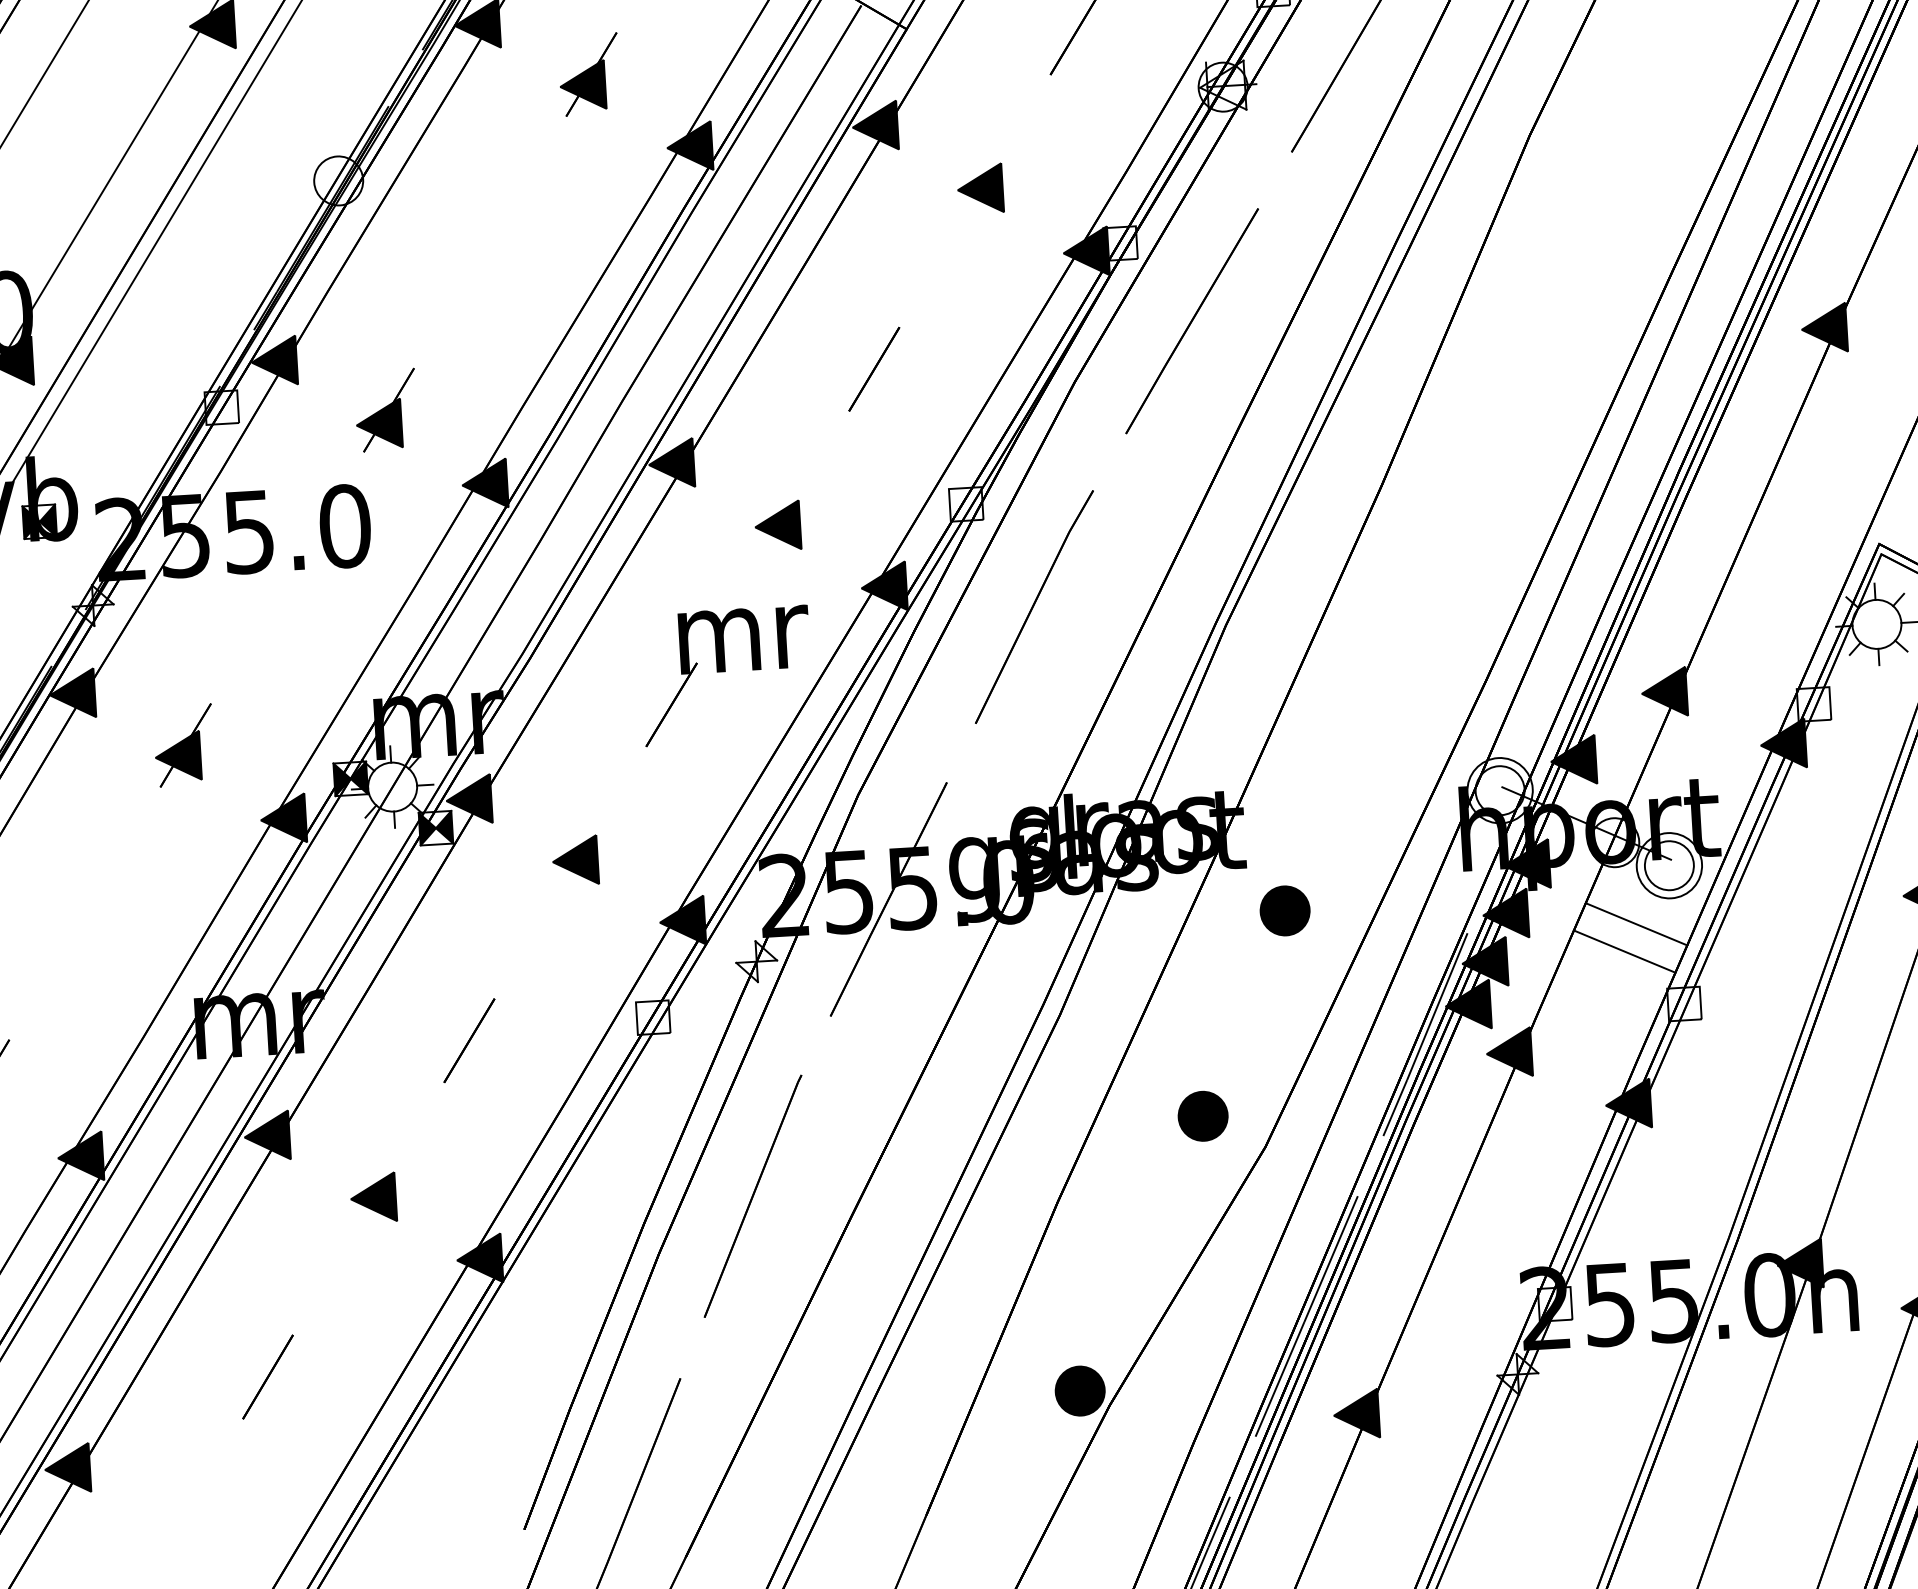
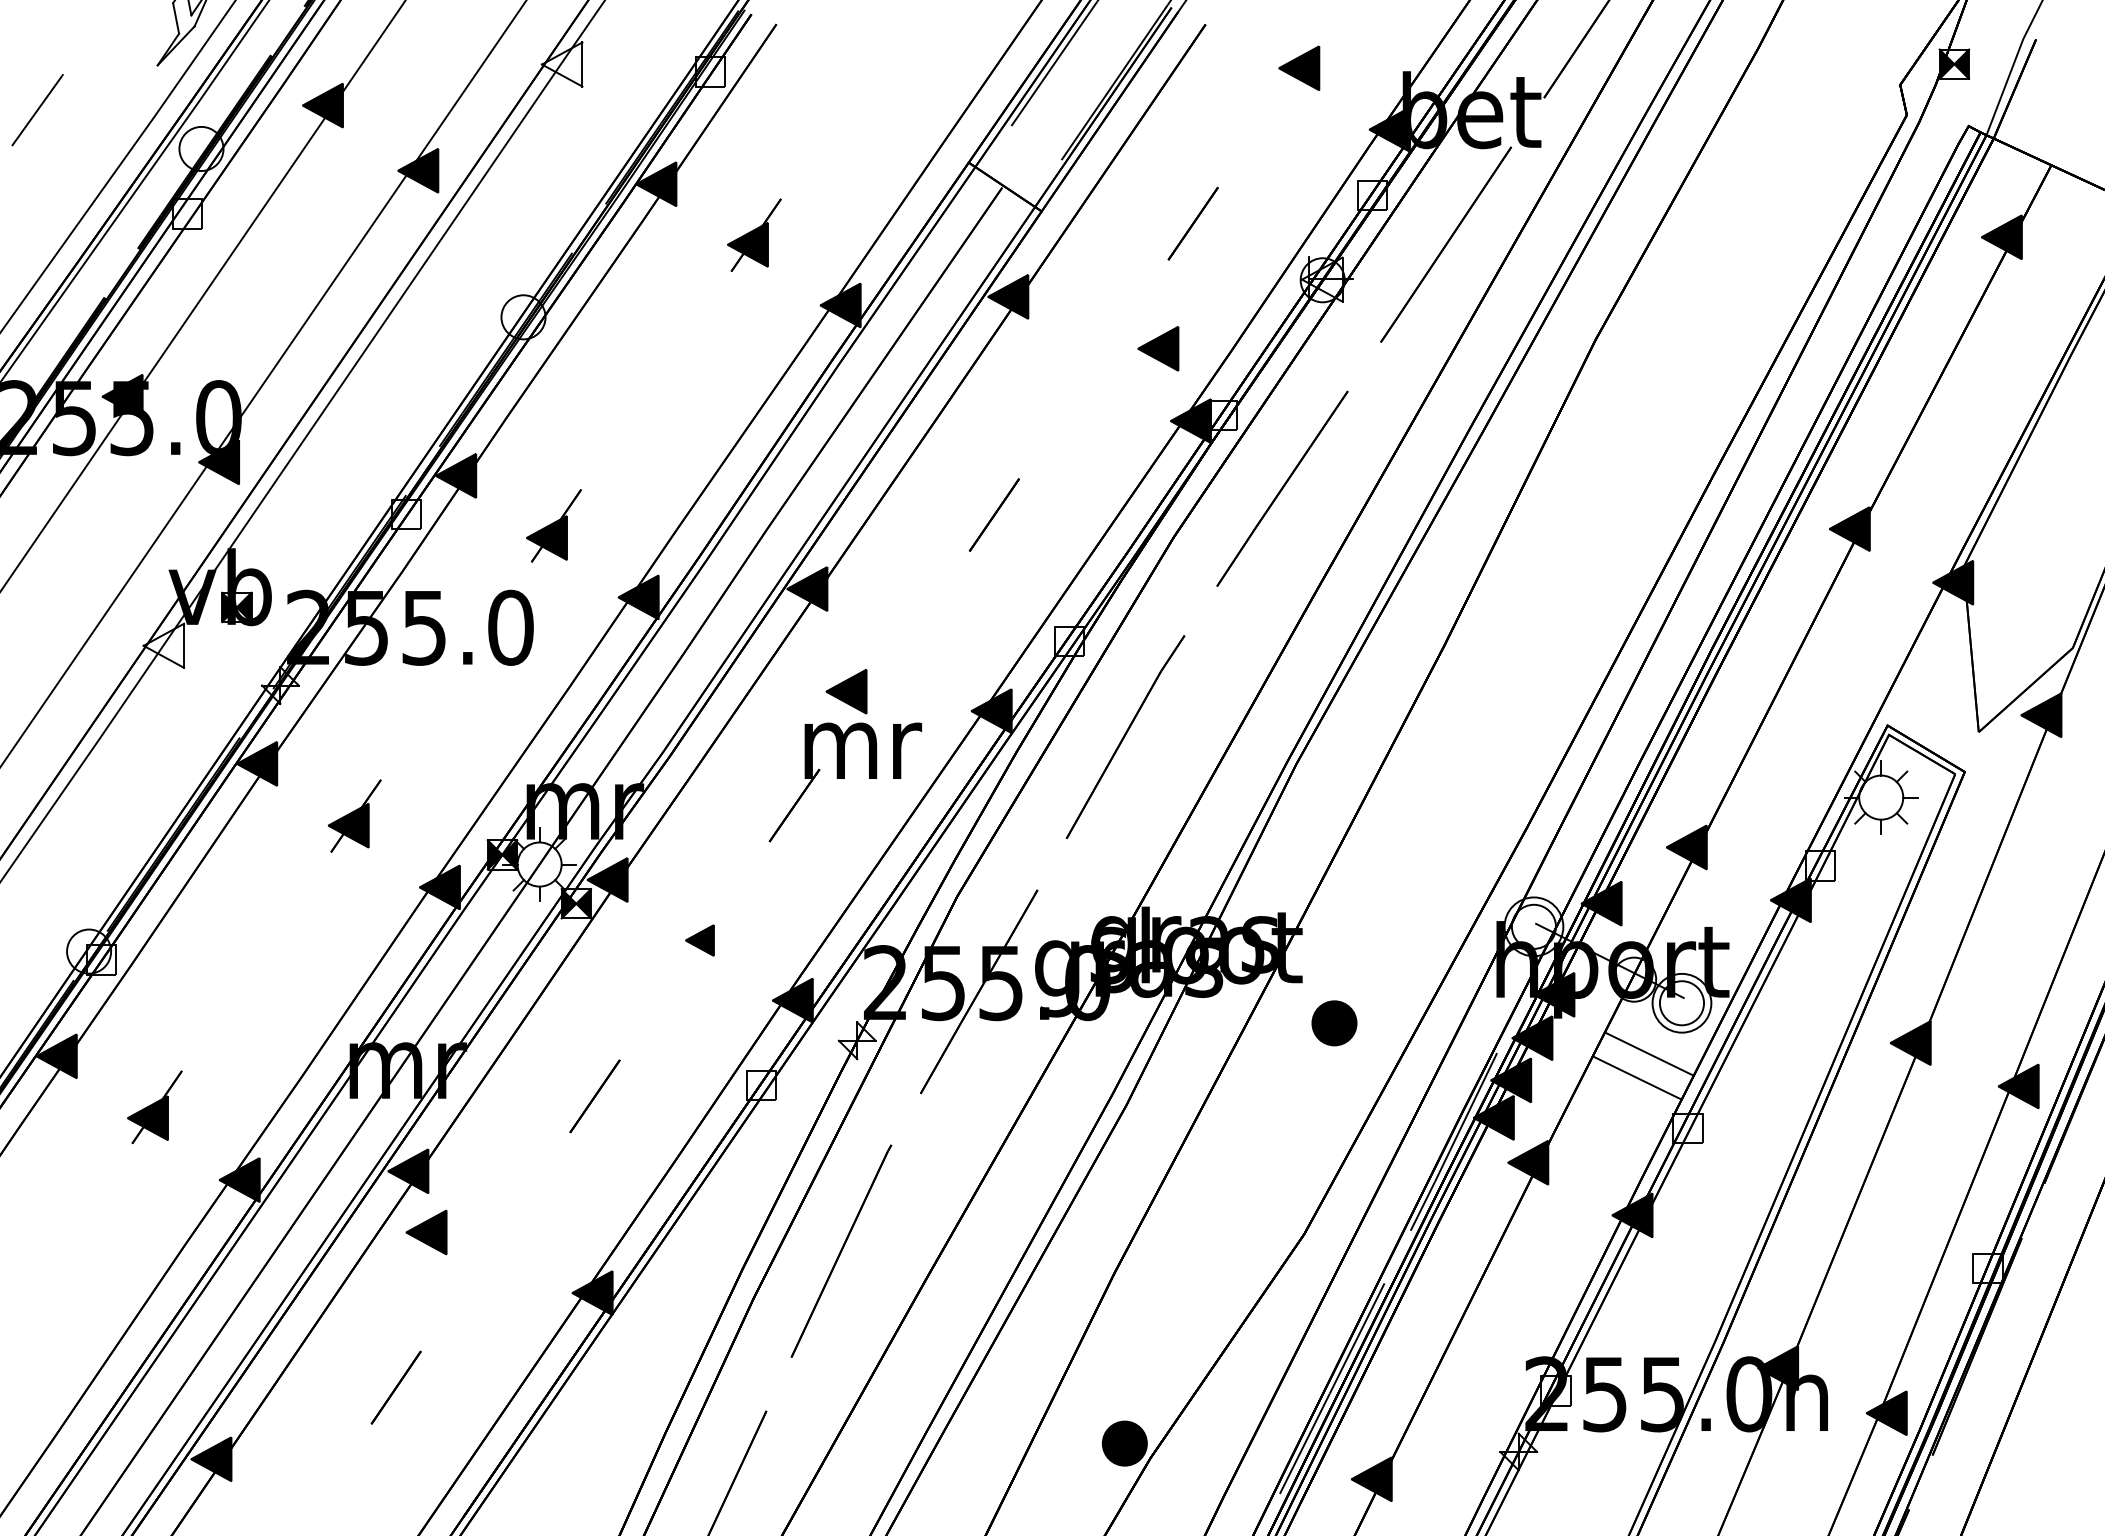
part: (980, 188) -> (1158, 348), moved
part: (777, 525) -> (846, 691), moved
part: (575, 860) -> (699, 940), size x0.7
part: (1202, 1116) -> (1249, 1203), removed
part: (373, 1197) -> (426, 1232), moved

